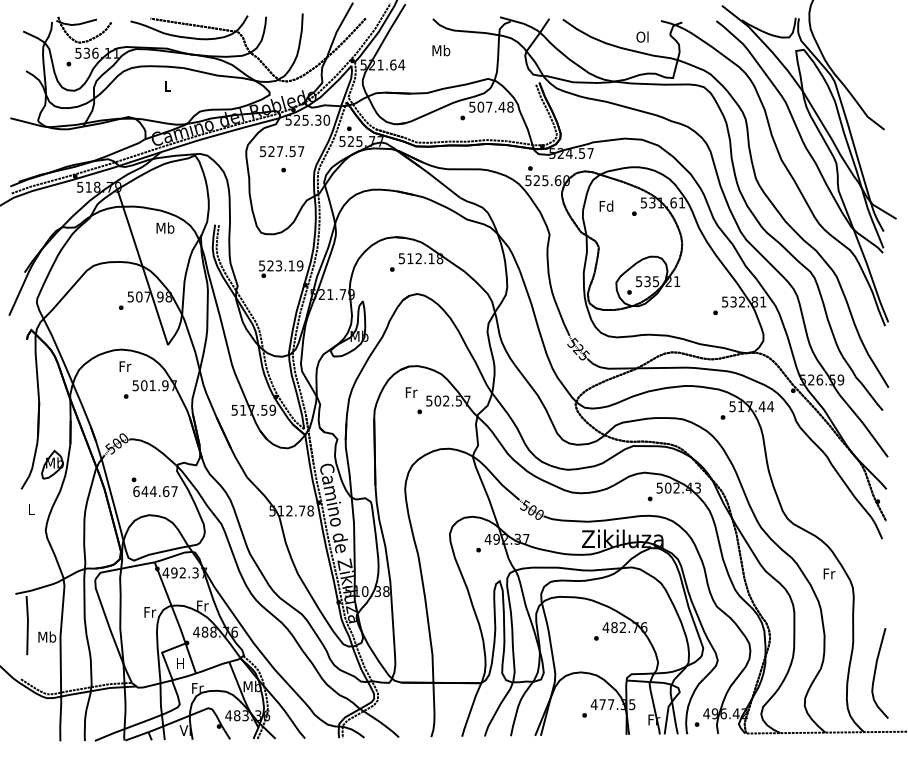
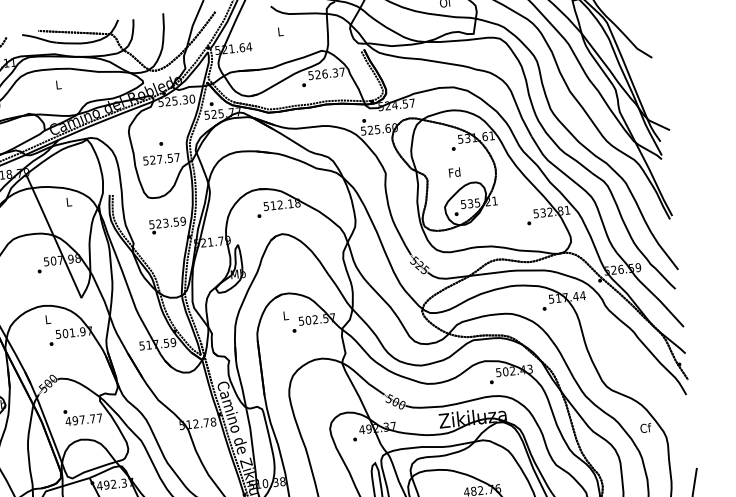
text: (441, 50) -> (280, 31), Mb -> L
text: (495, 106) -> (330, 72), 507.48 -> 526.37
text: (282, 151) -> (161, 159), moved
text: (606, 205) -> (454, 171), moved
text: (165, 227) -> (69, 201), Mb -> L
text: (291, 265) -> (176, 221), 523.19 -> 523.59
text: (125, 366) -> (48, 319), Fr -> L
text: (411, 392) -> (286, 315), Fr -> L
text: (151, 491) -> (80, 420), 644.67 -> 497.77
text: (829, 573) -> (645, 427), Fr -> Cf

